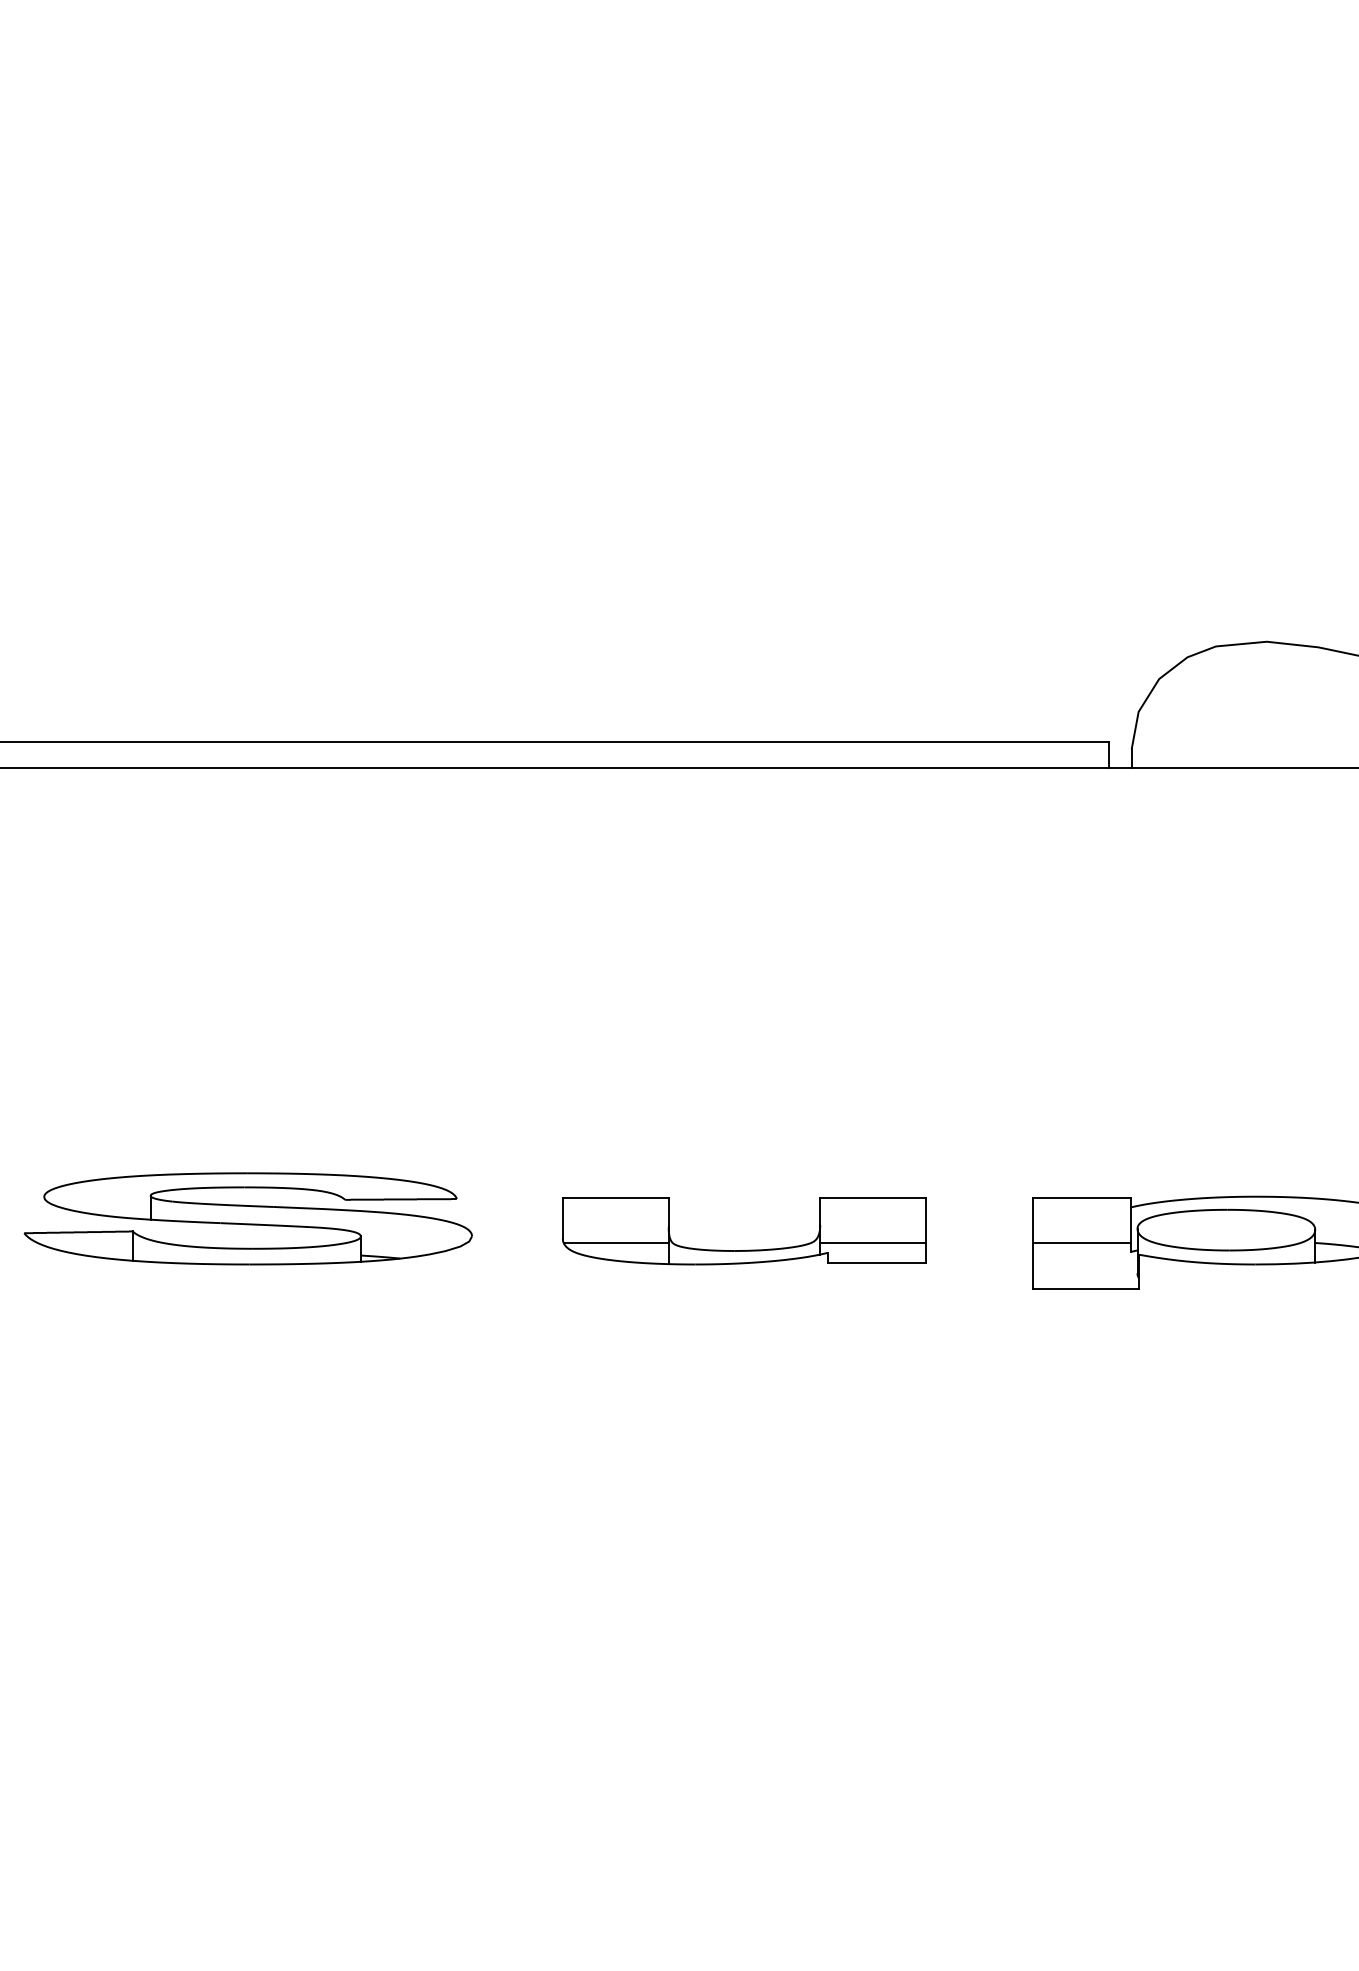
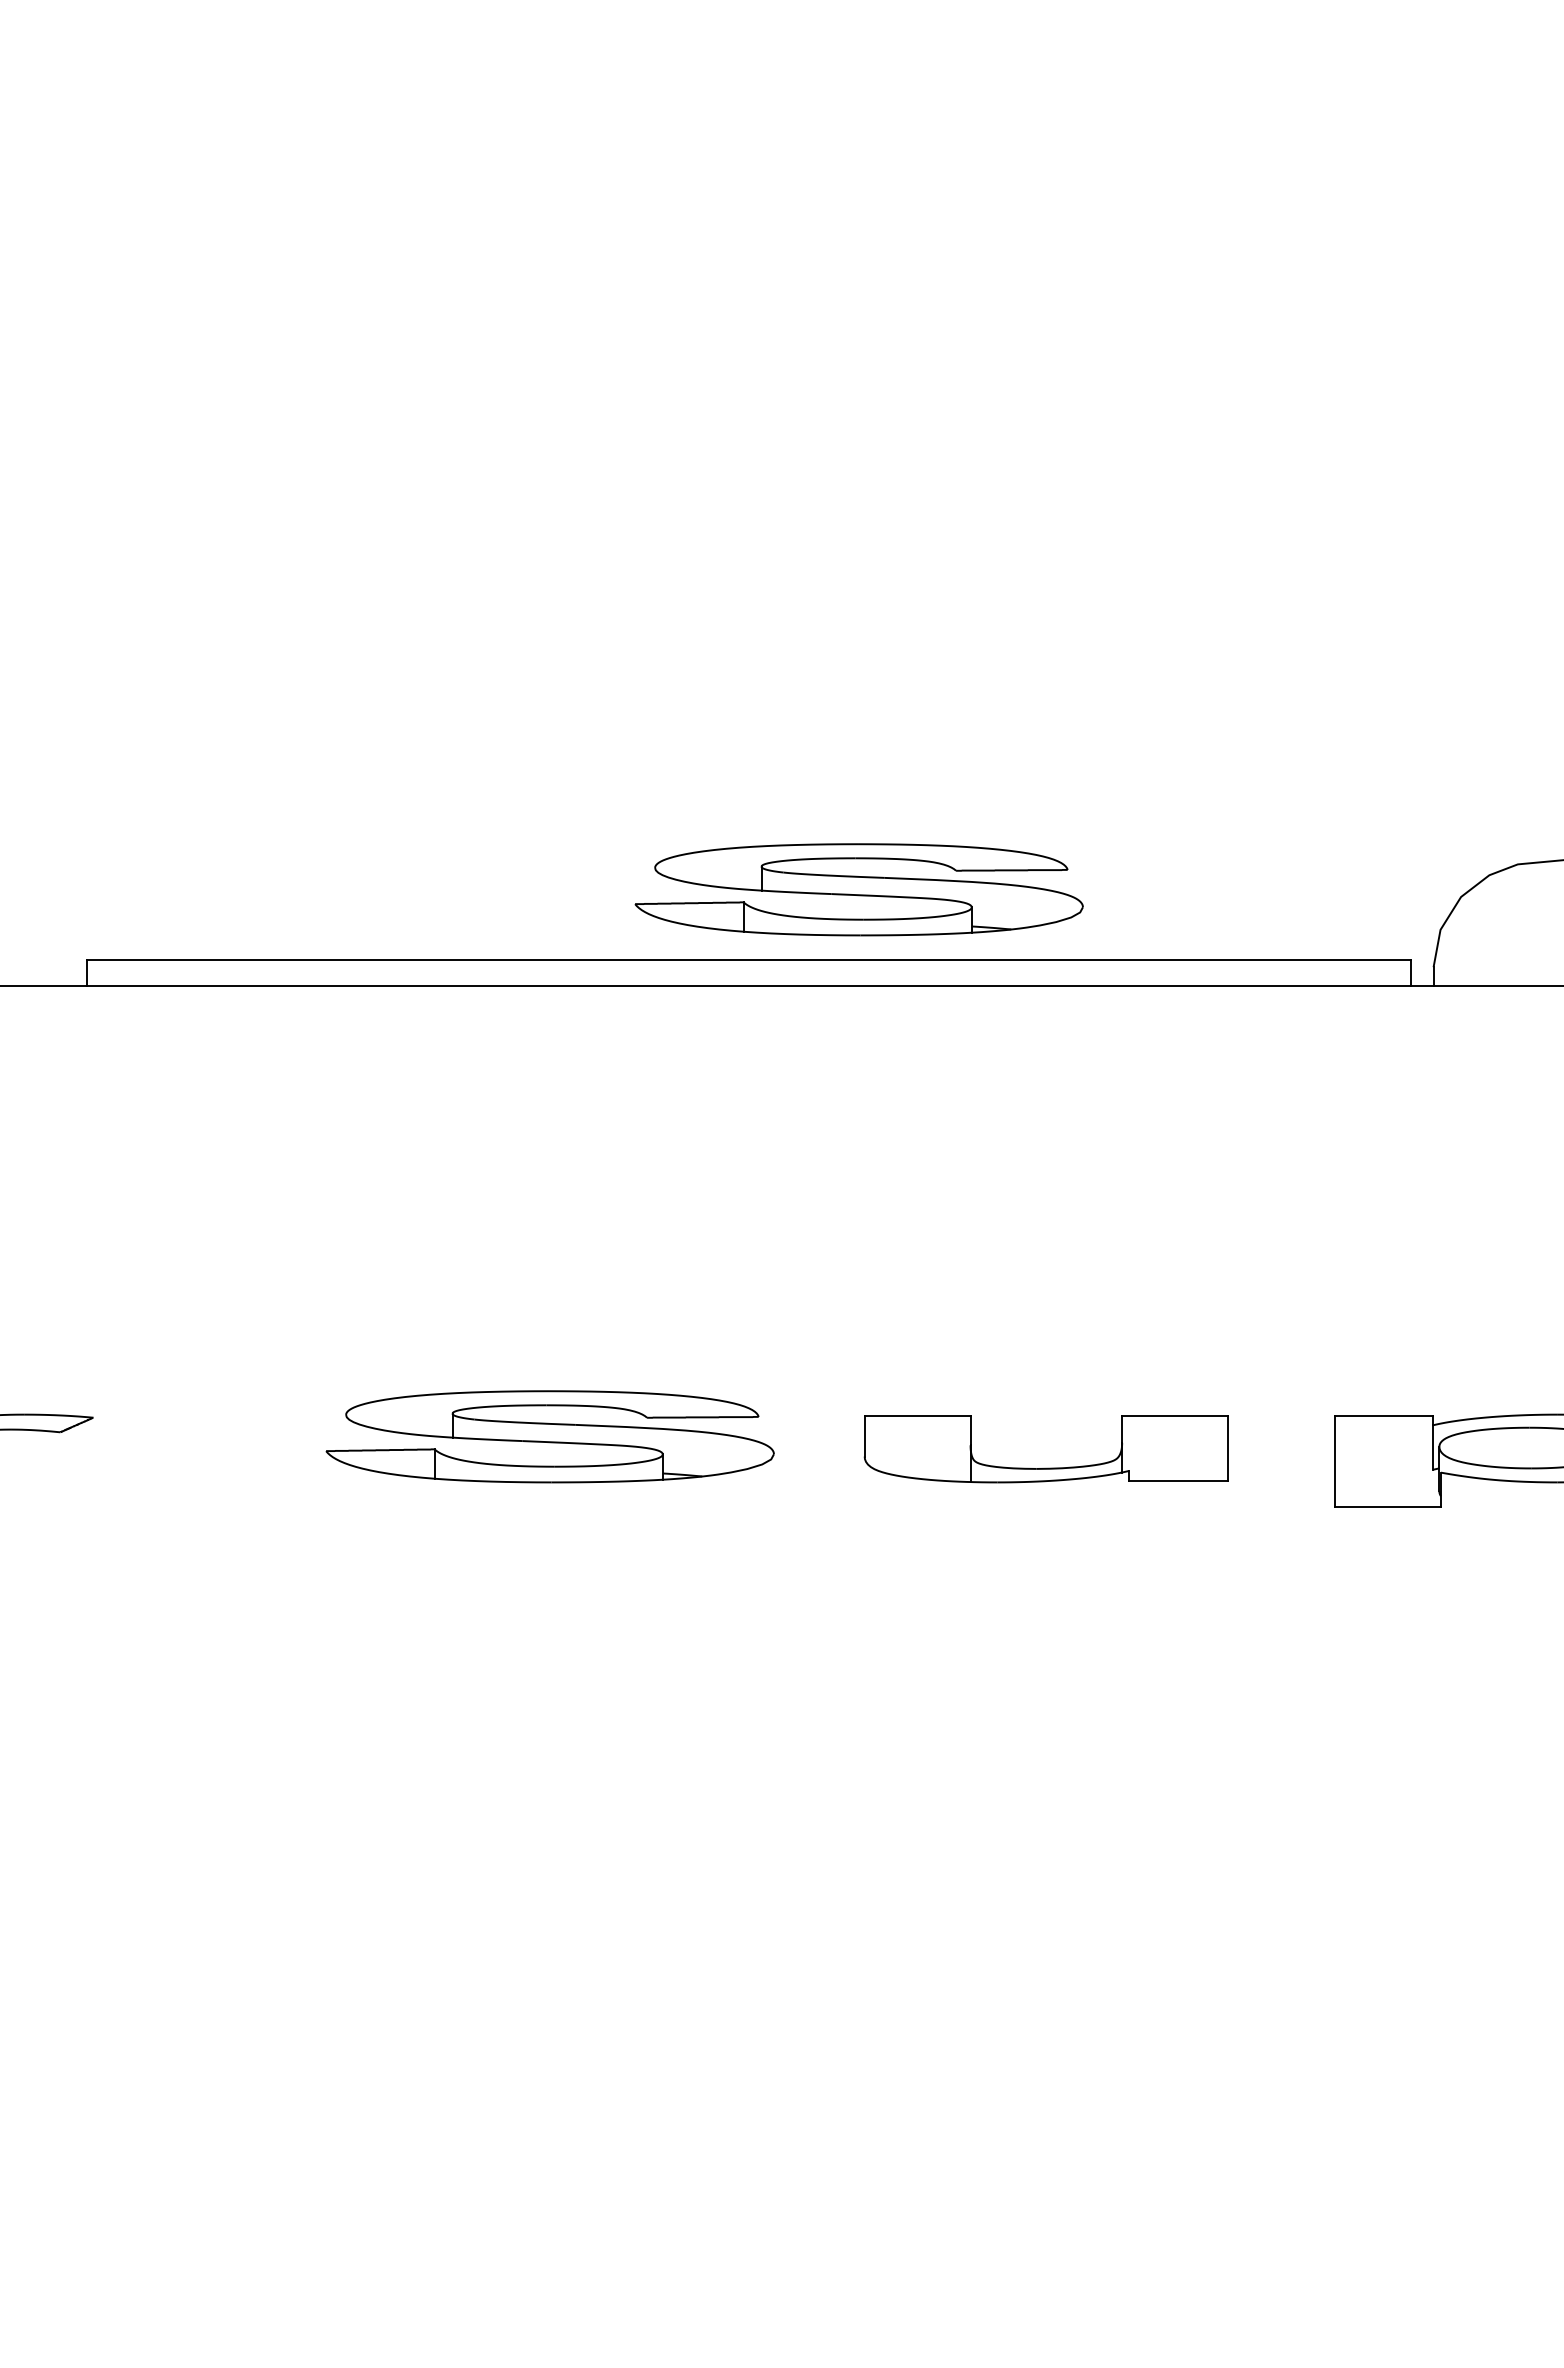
part: (556, 671) -> (858, 889), added
line: (615, 1242) -> (917, 1460), removed
line: (873, 1242) -> (1175, 1460), removed
line: (1082, 1242) -> (1384, 1460), removed

